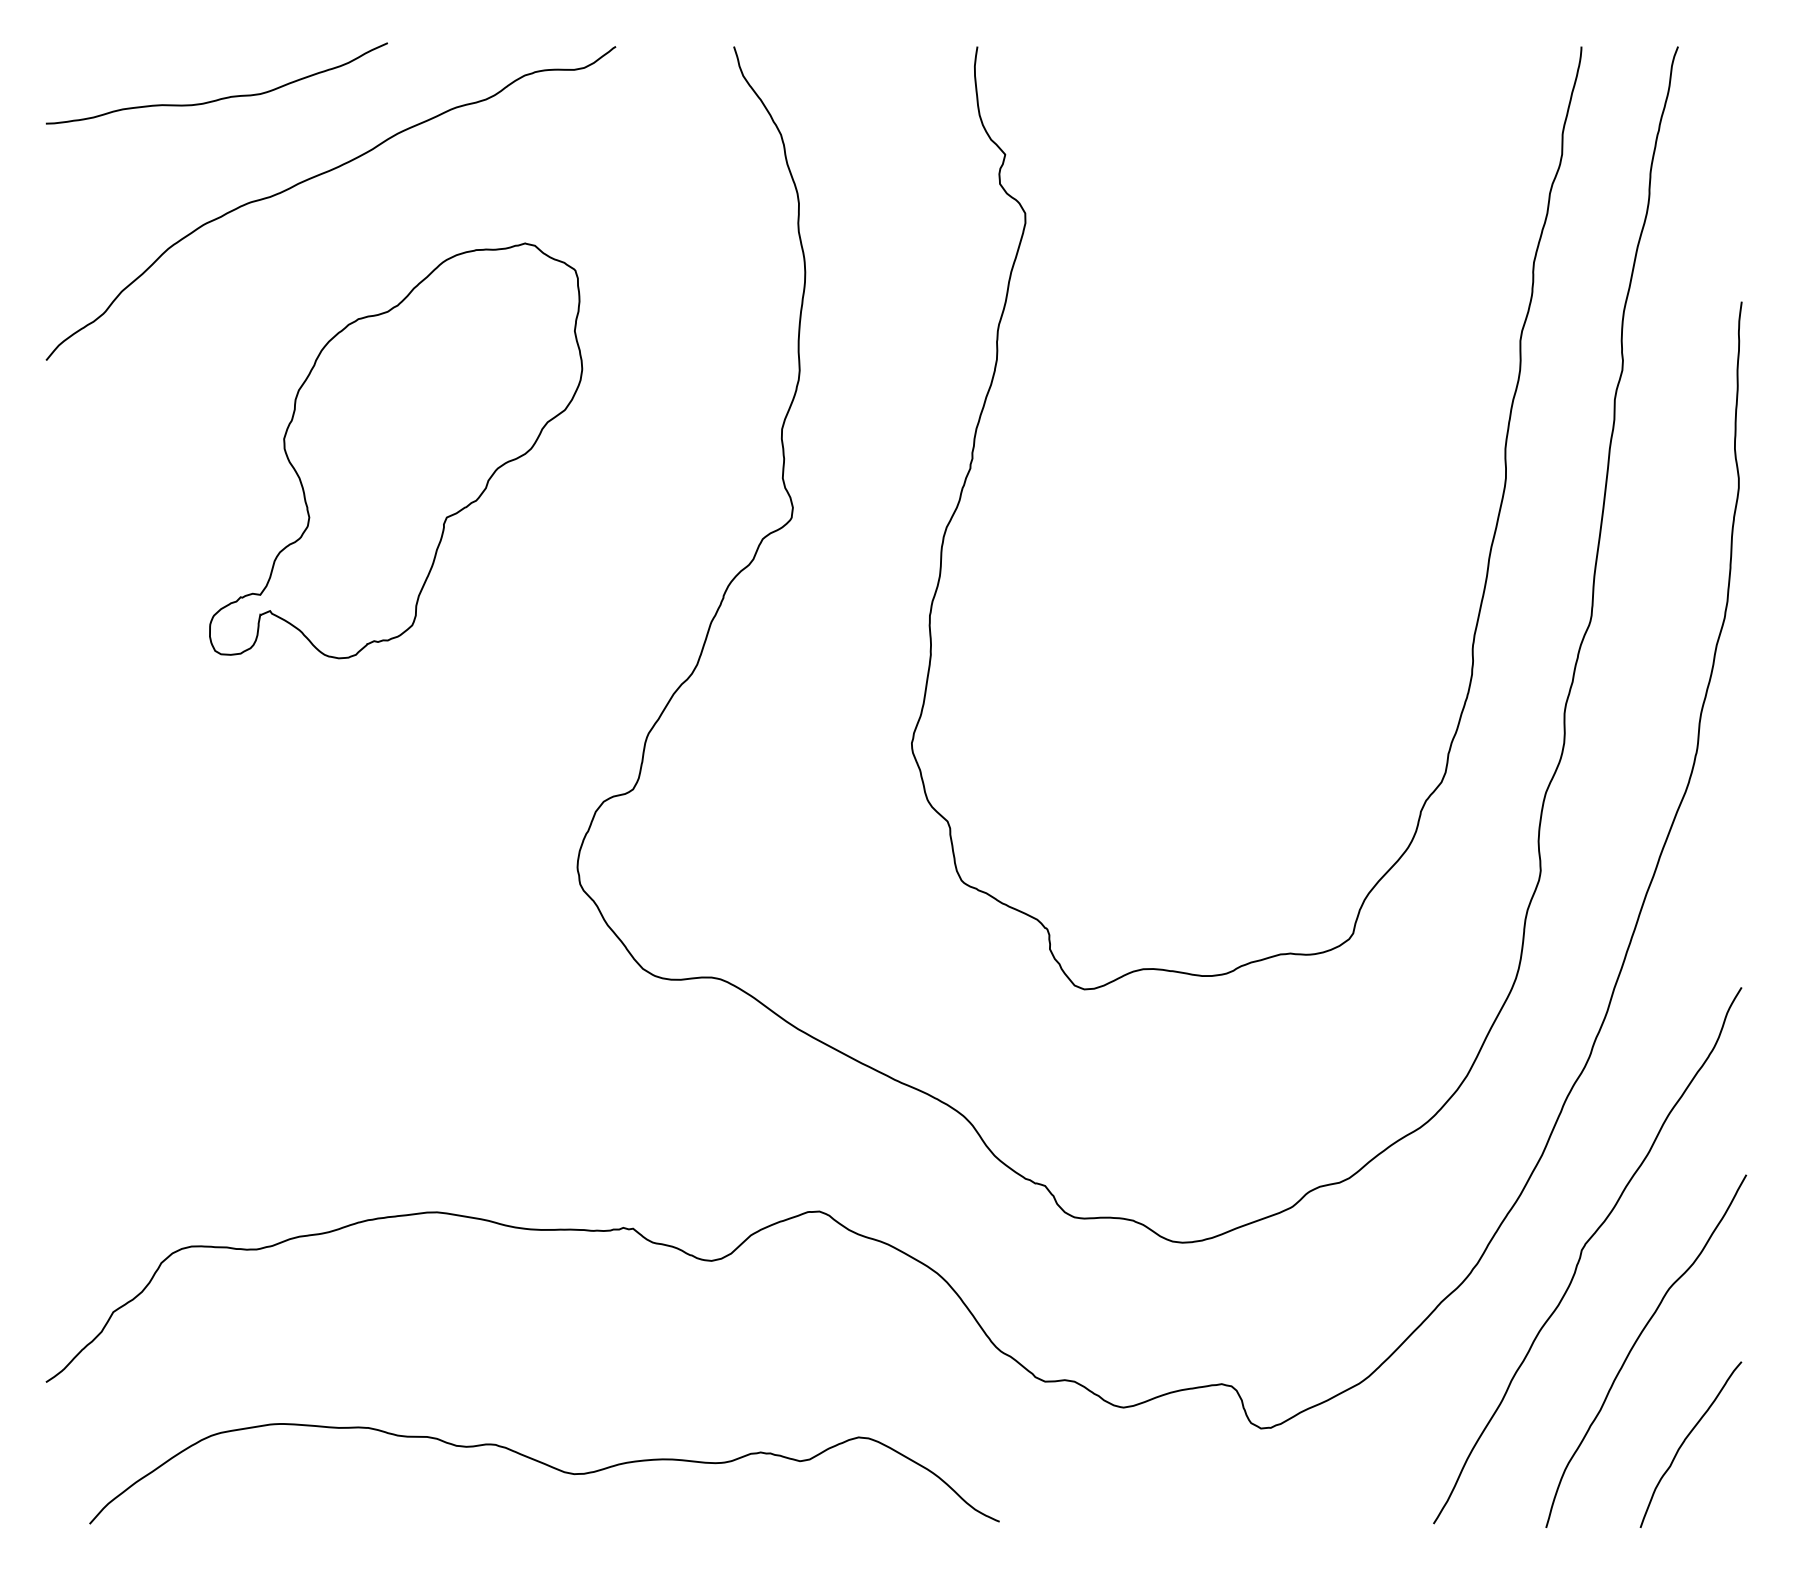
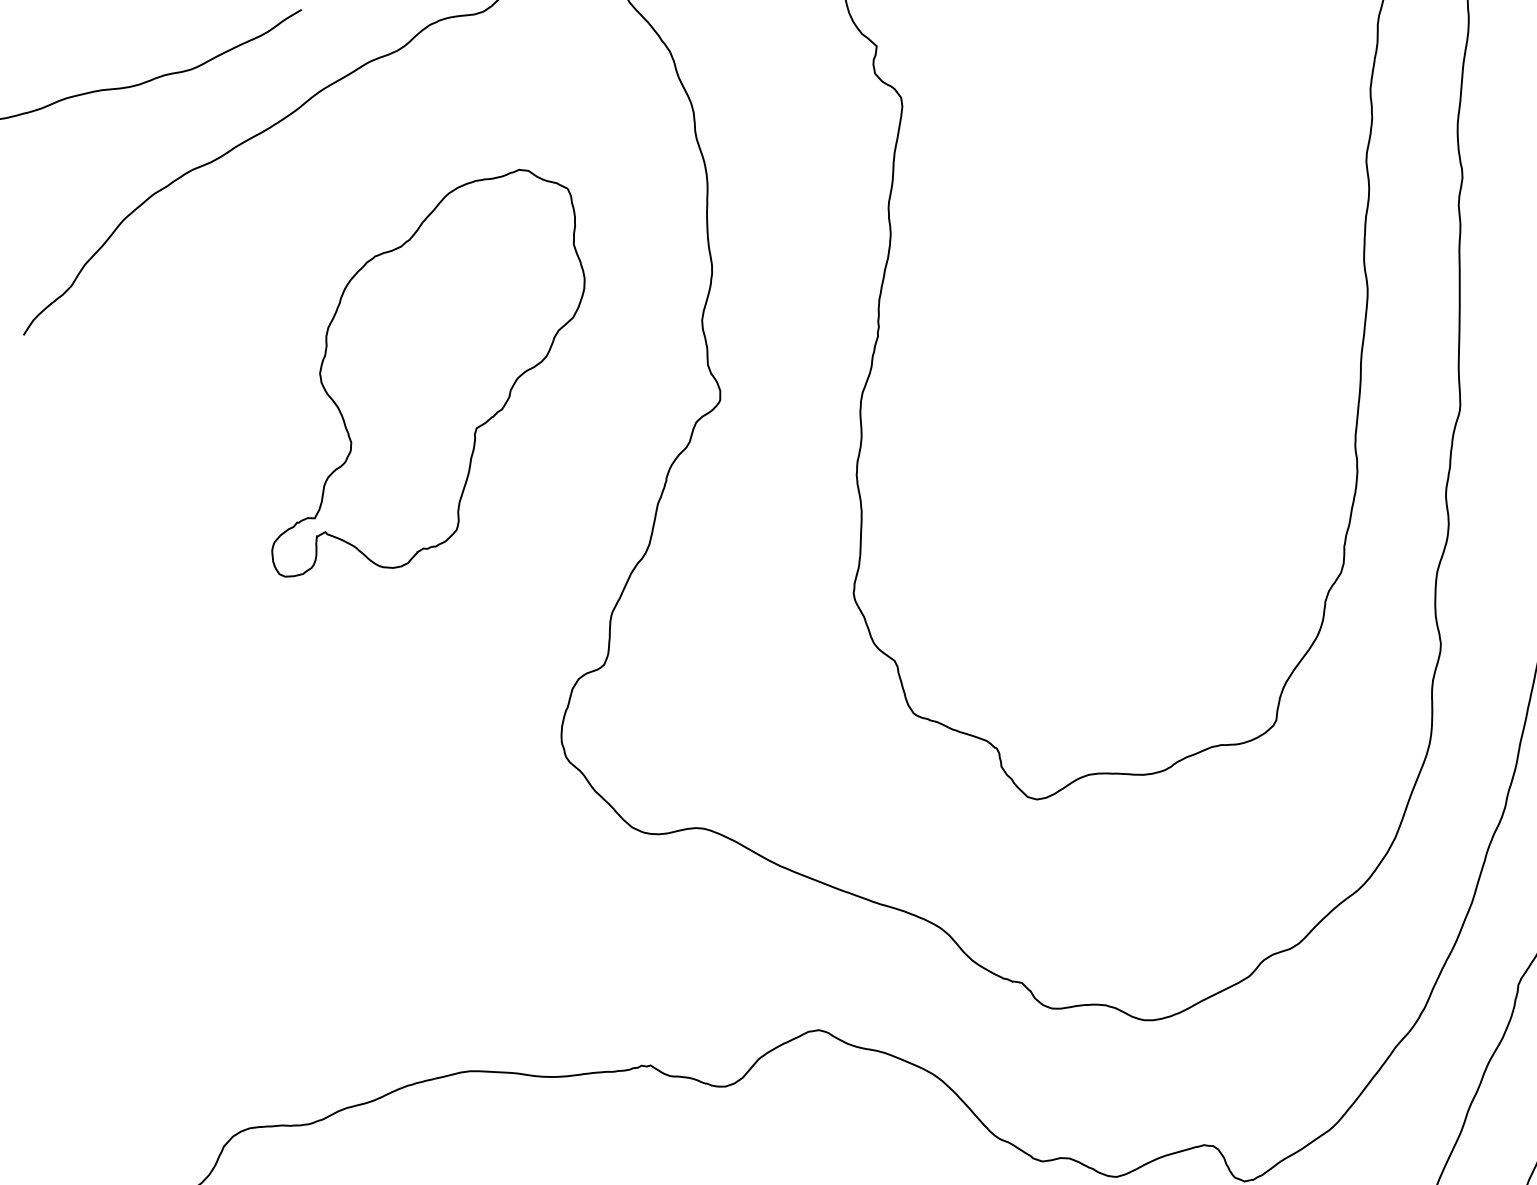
part: (396, 450) -> (423, 372), moved

